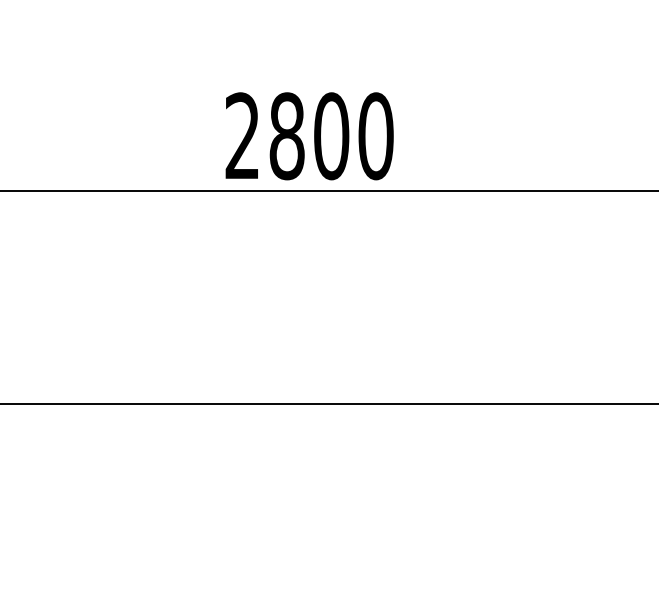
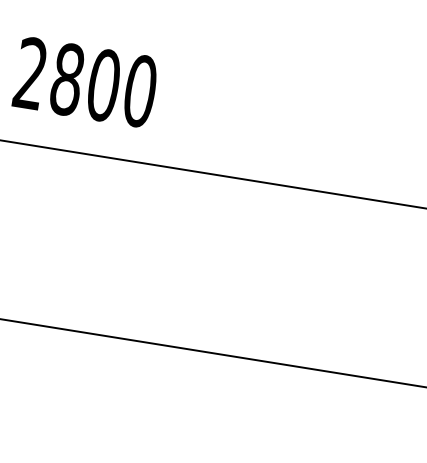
text: (309, 136) -> (85, 82), moved

